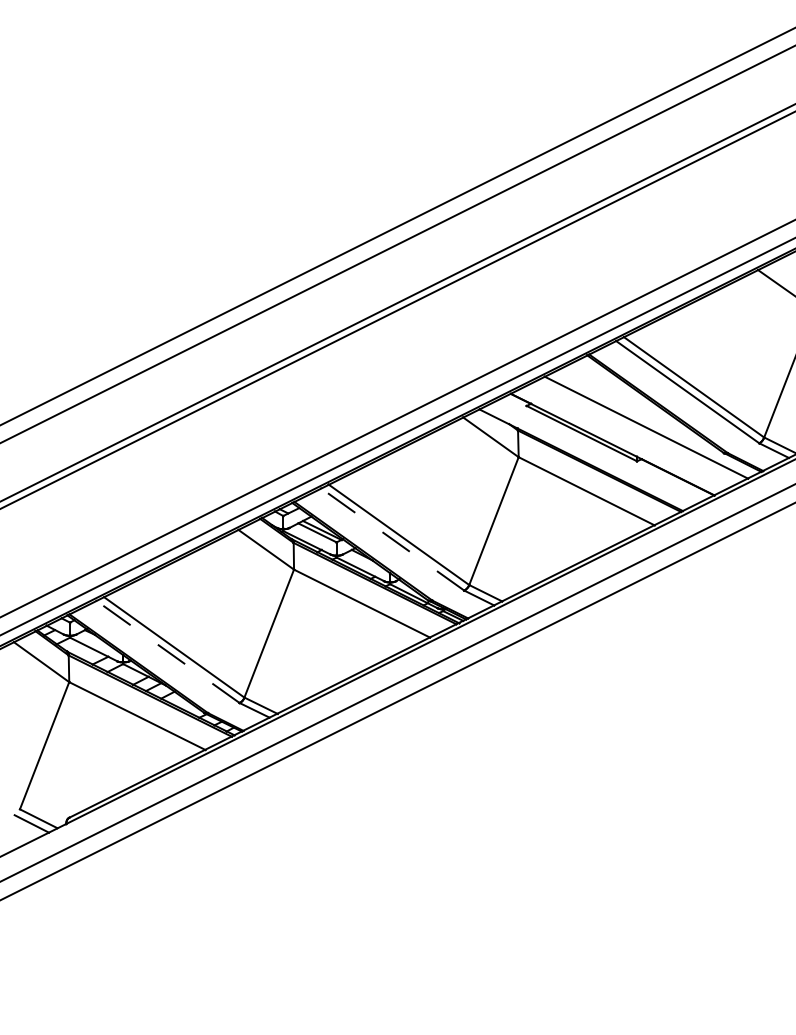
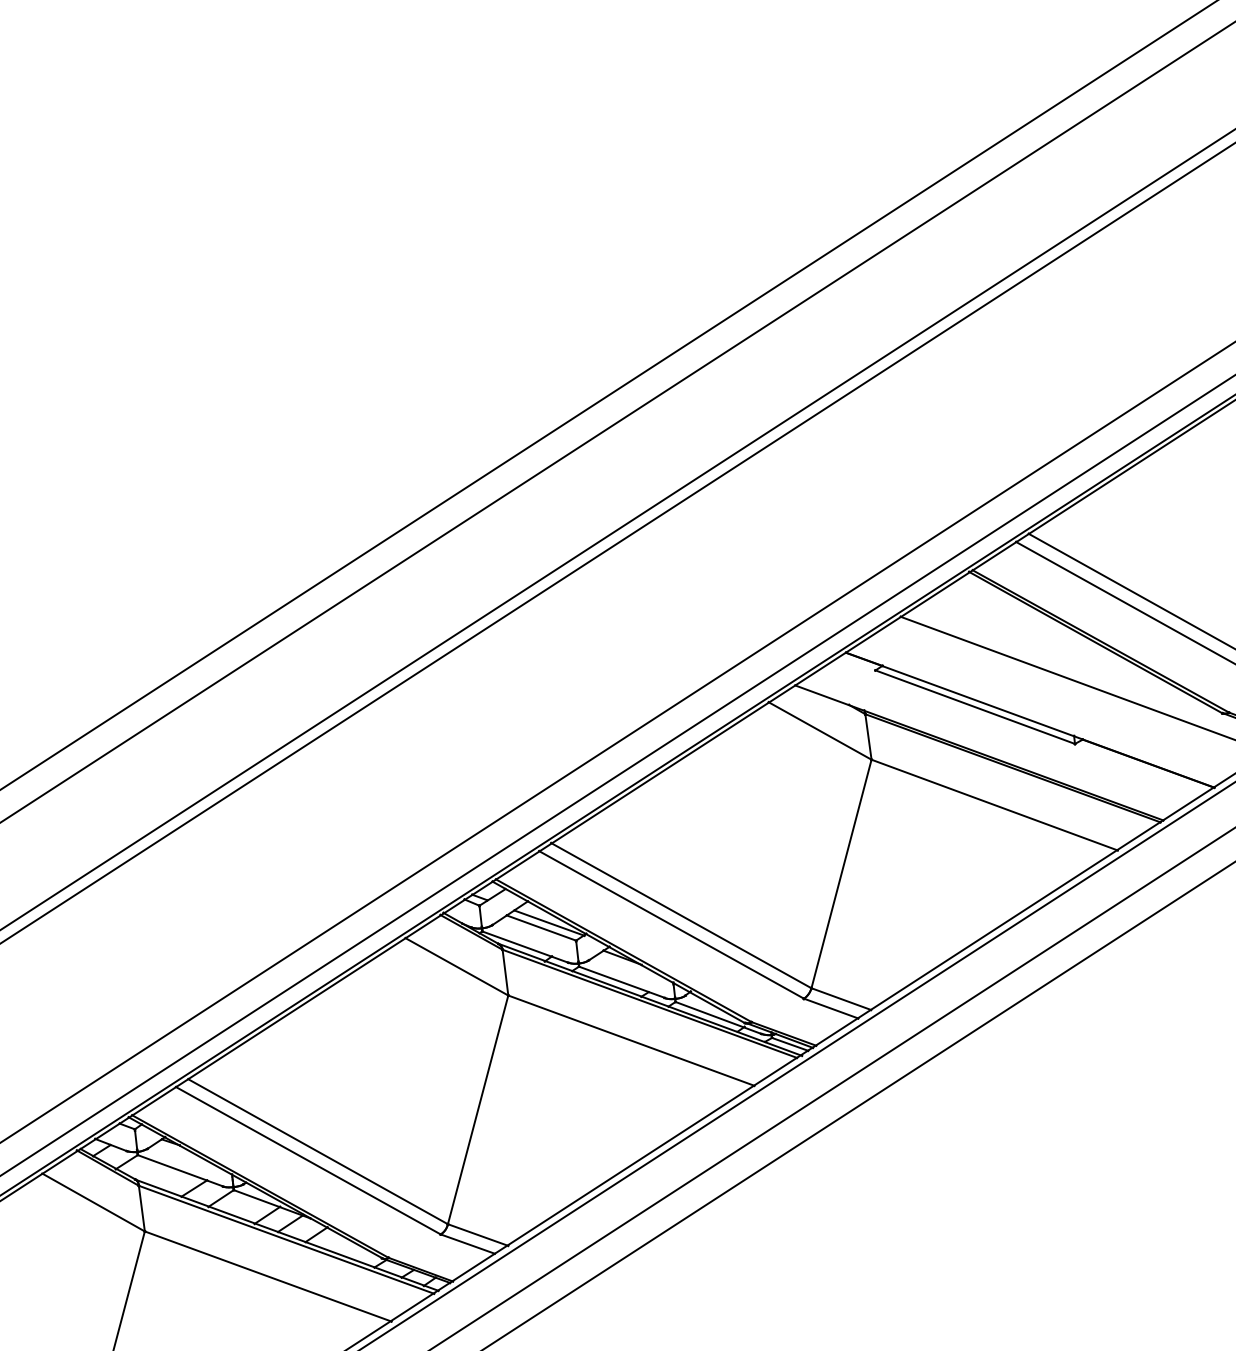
line: (392, 539) -> (671, 924), dashed -> solid
line: (168, 652) -> (309, 1161), dashed -> solid

